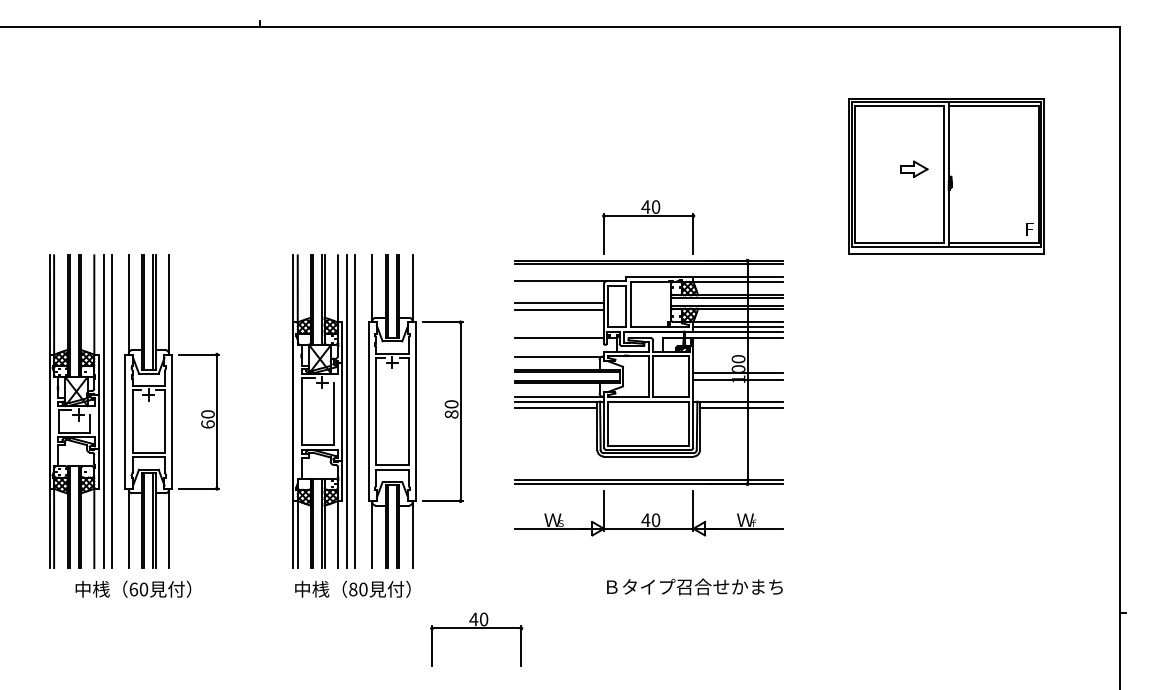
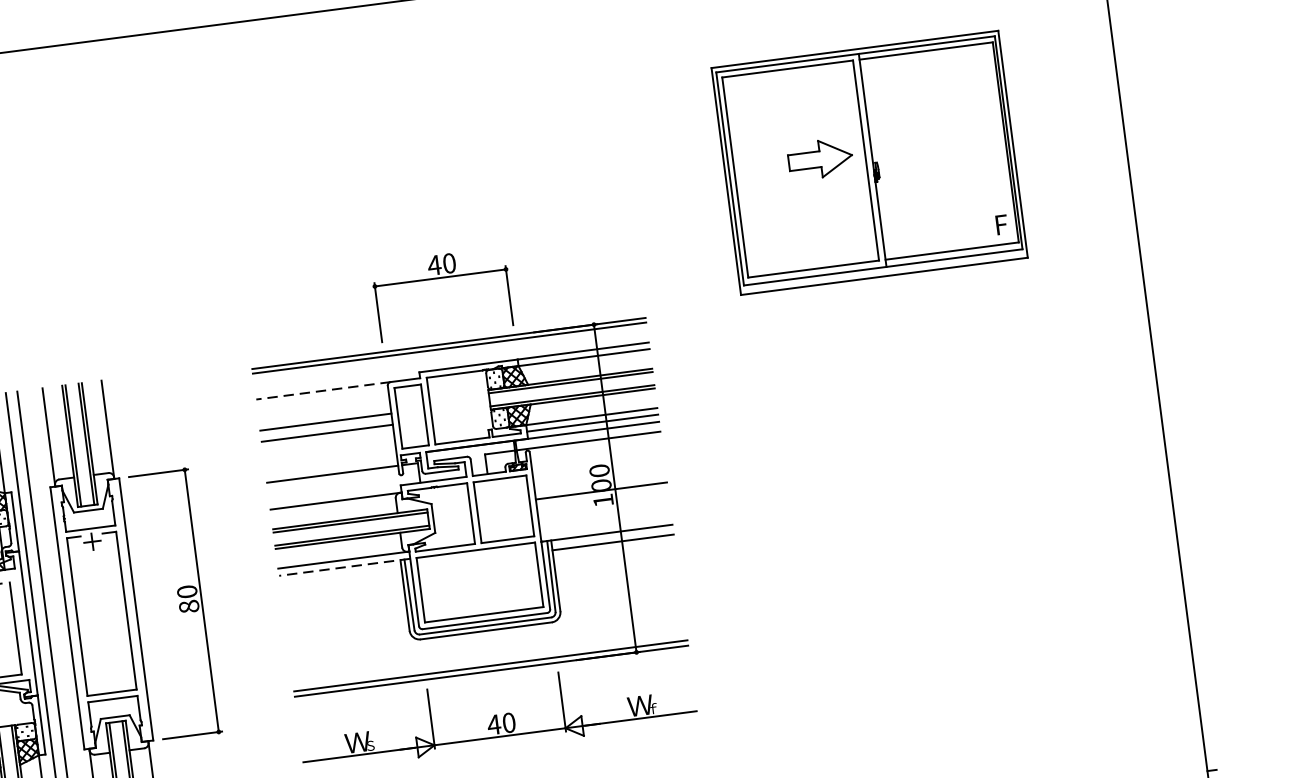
part: (914, 168) -> (821, 157), size x1.6
line: (560, 281) -> (323, 390), solid -> dashed
line: (737, 380) -> (602, 502), removed
line: (559, 401) -> (344, 567), solid -> dashed
line: (555, 408) -> (340, 578), removed

